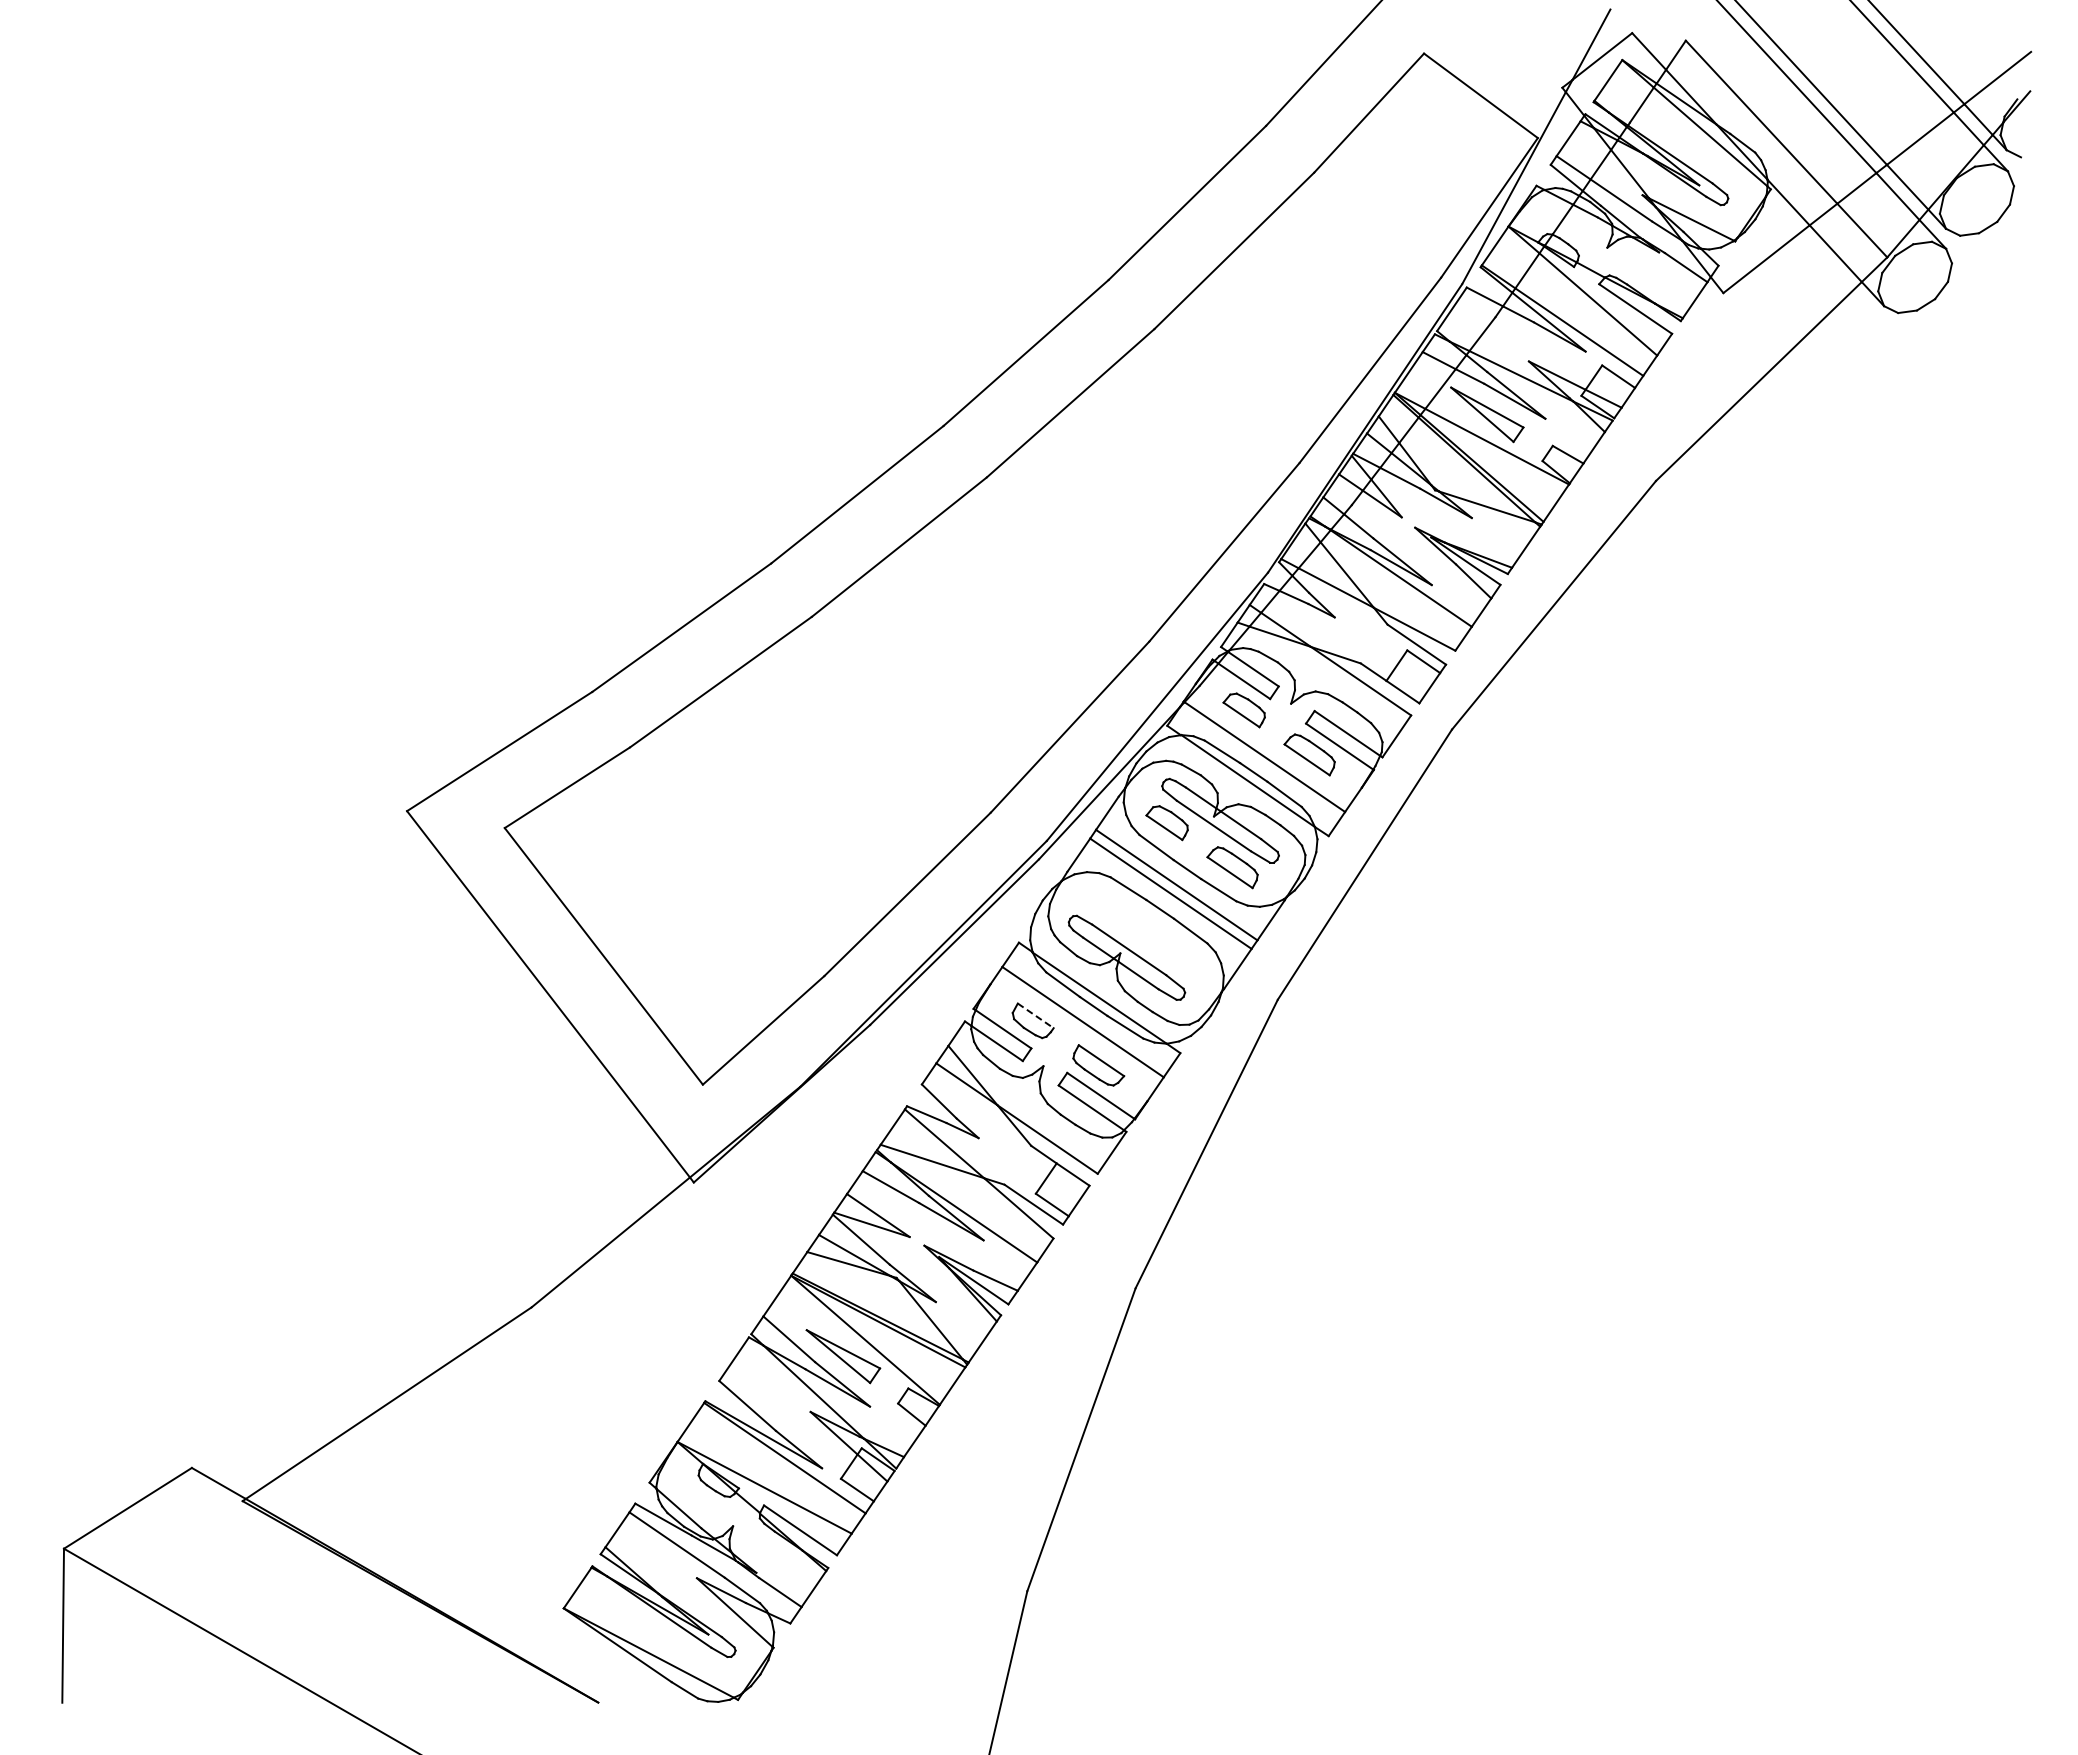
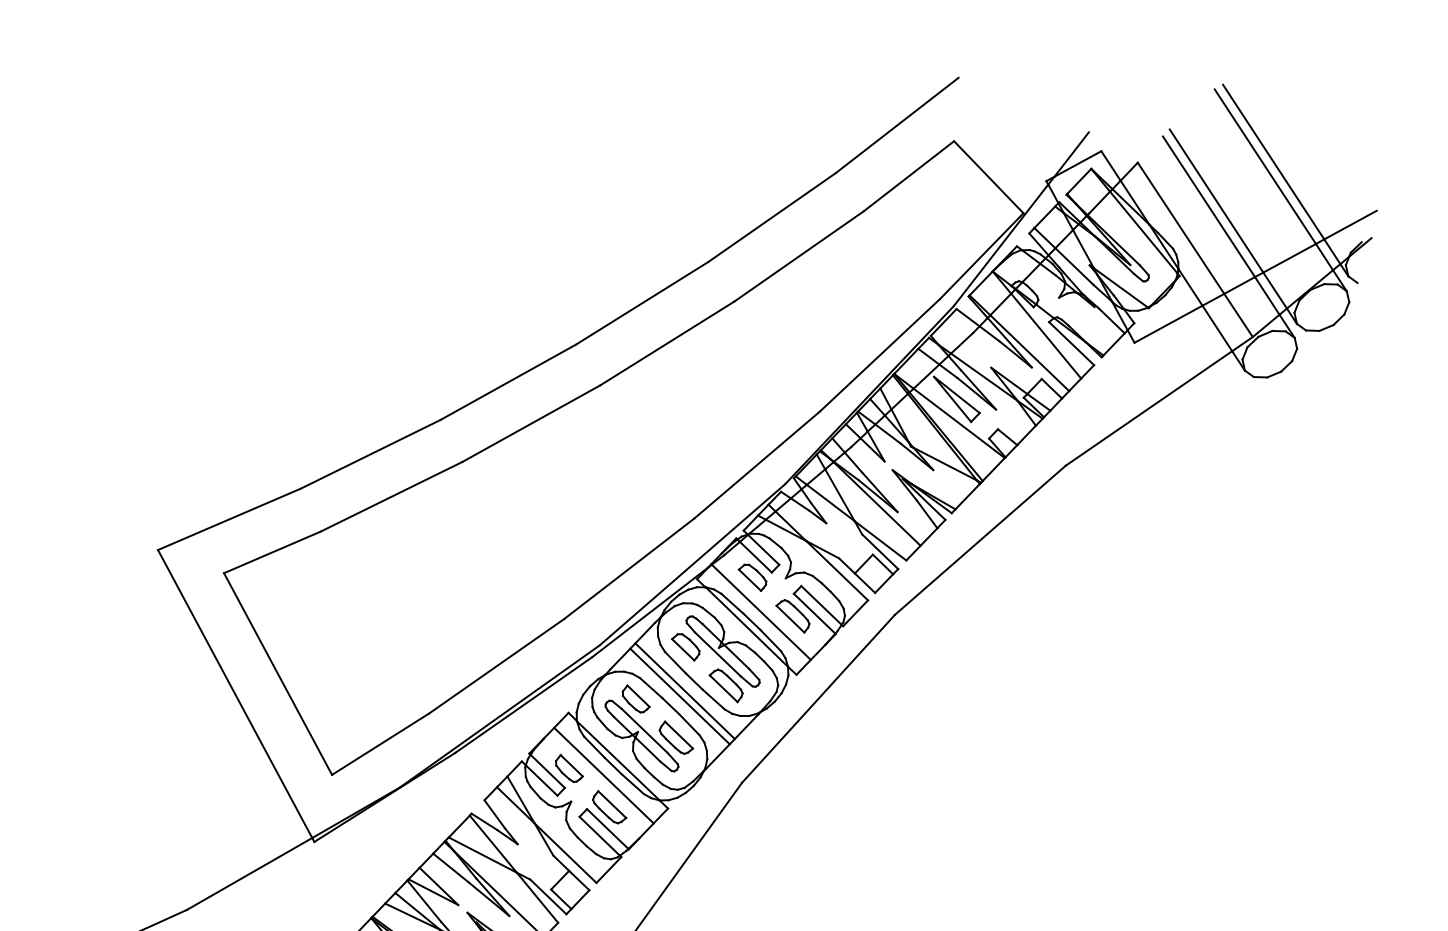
part: (1109, 907) -> (635, 698), added
part: (1175, 952) -> (676, 737), added
line: (1035, 1015) -> (571, 765), dashed -> solid

